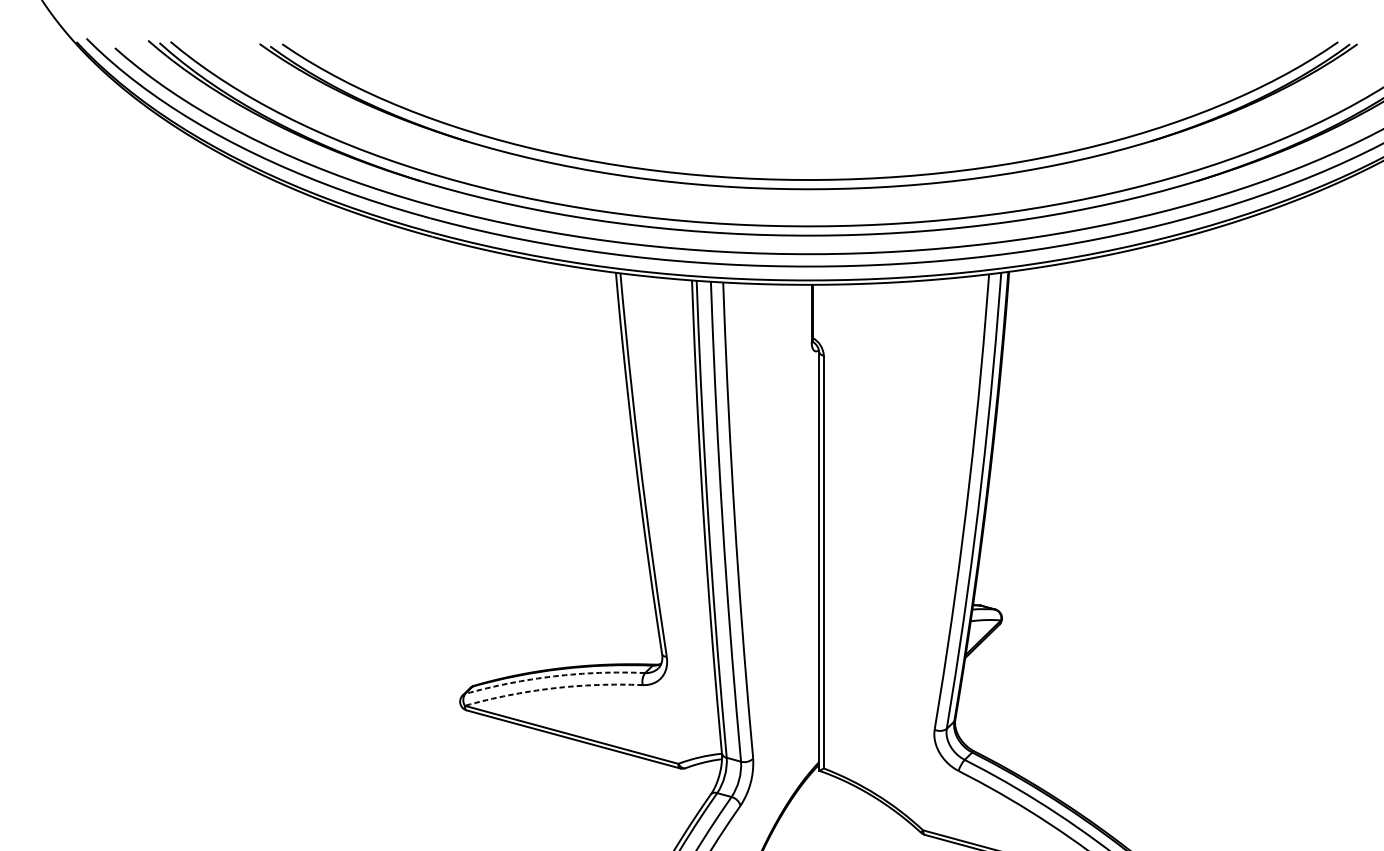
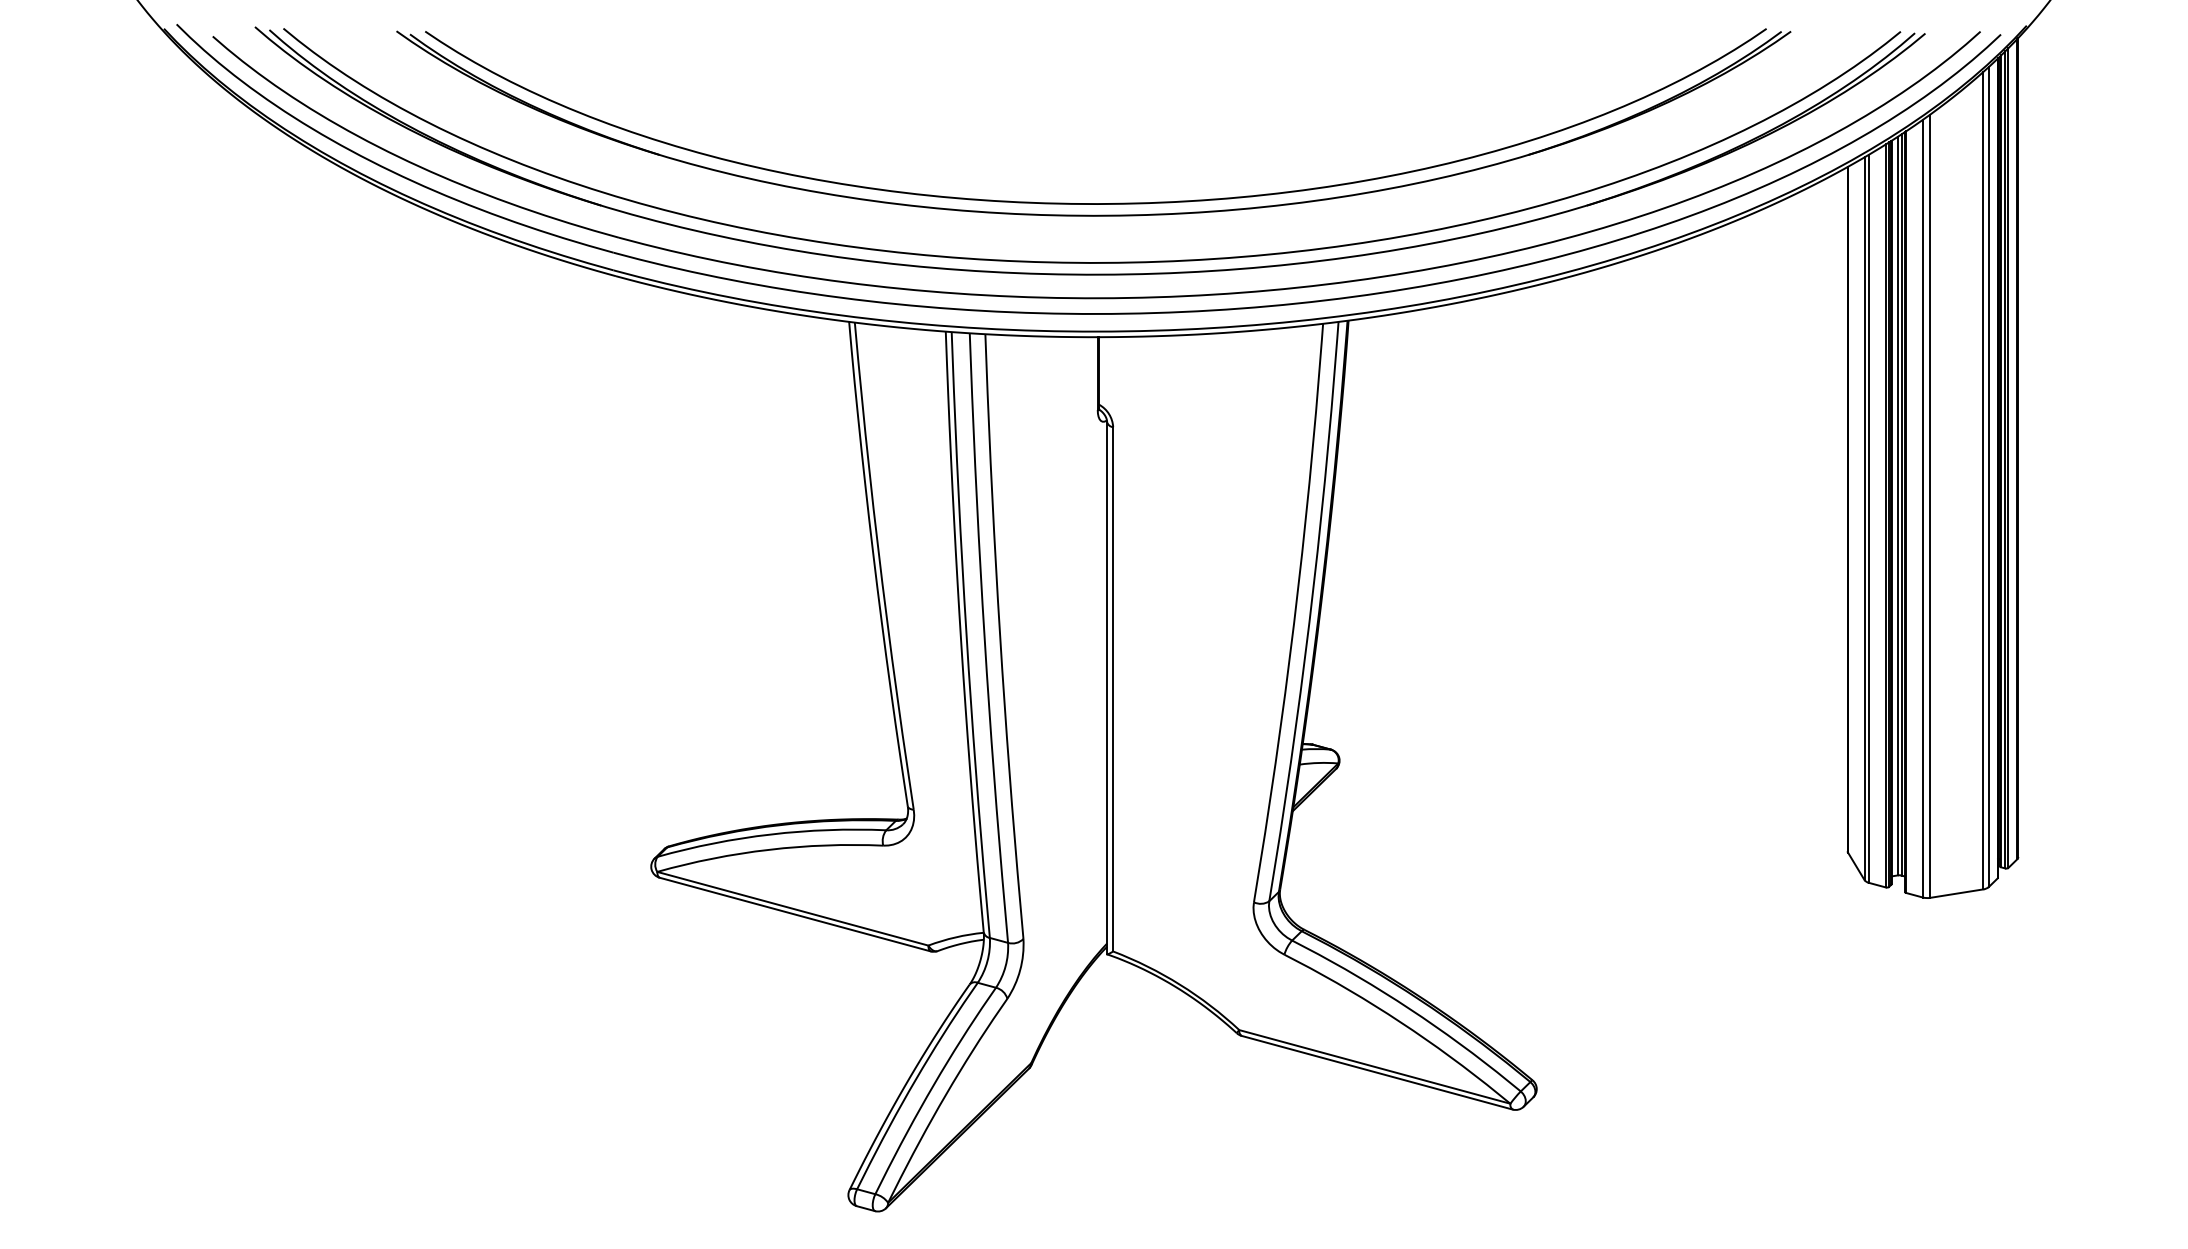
arc: (554, 676) -> (770, 834), dashed -> solid
arc: (553, 688) -> (769, 849), dashed -> solid

